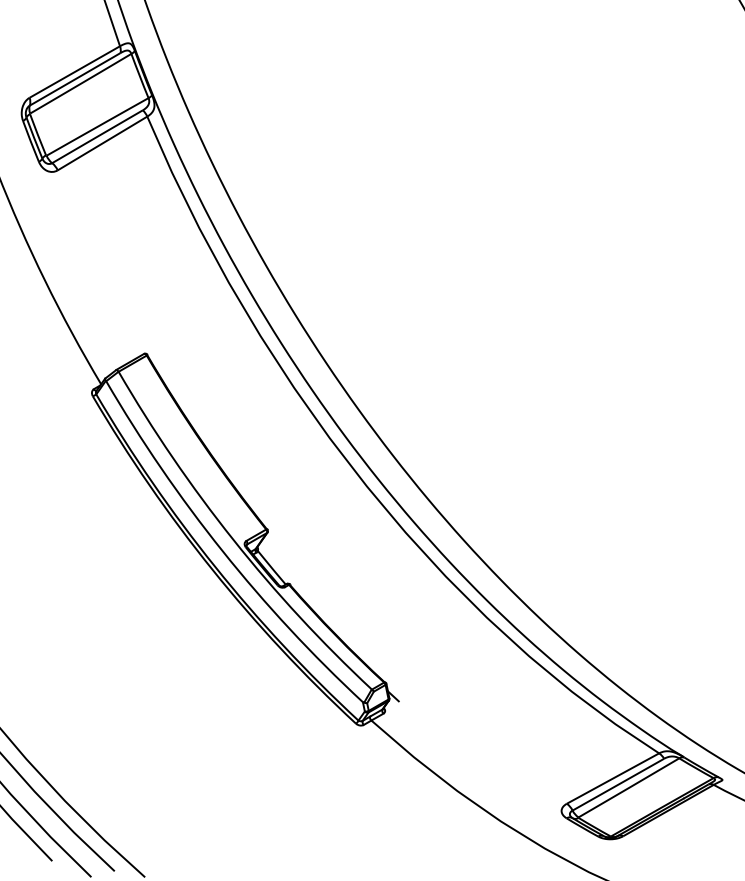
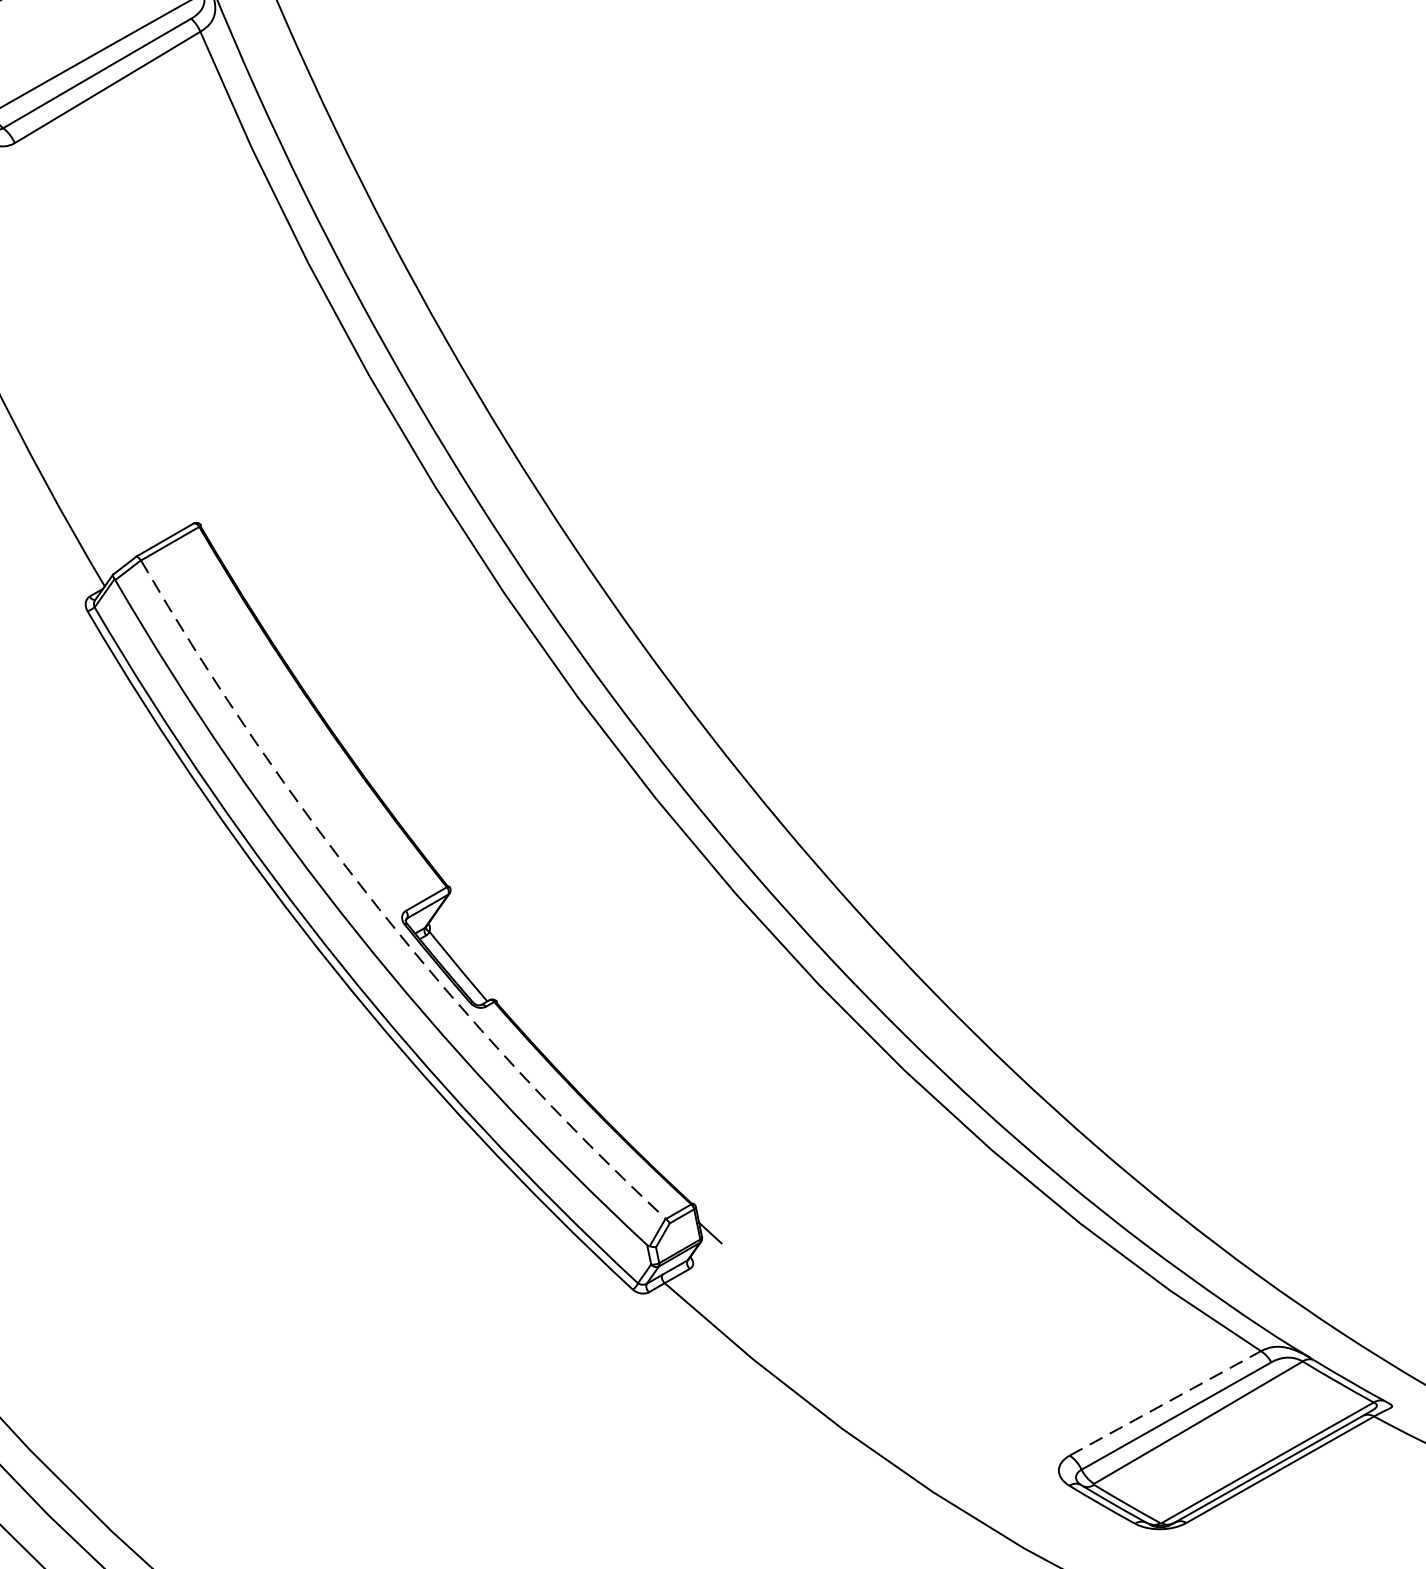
arc: (233, 539) -> (378, 907), solid -> dashed
line: (612, 778) -> (1164, 1403), solid -> dashed

